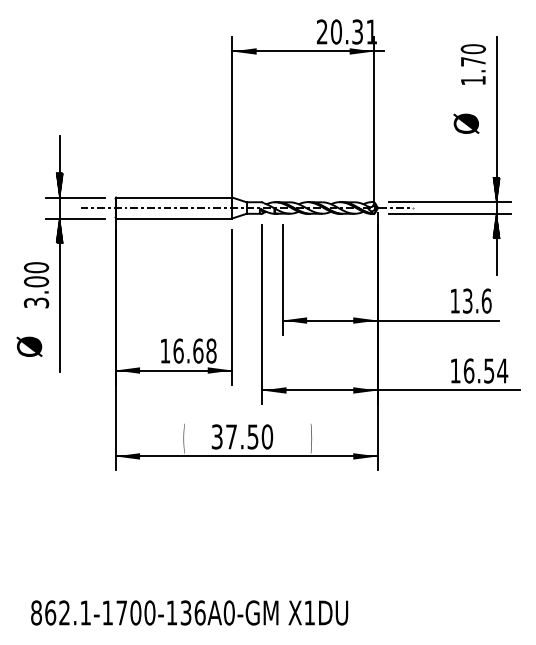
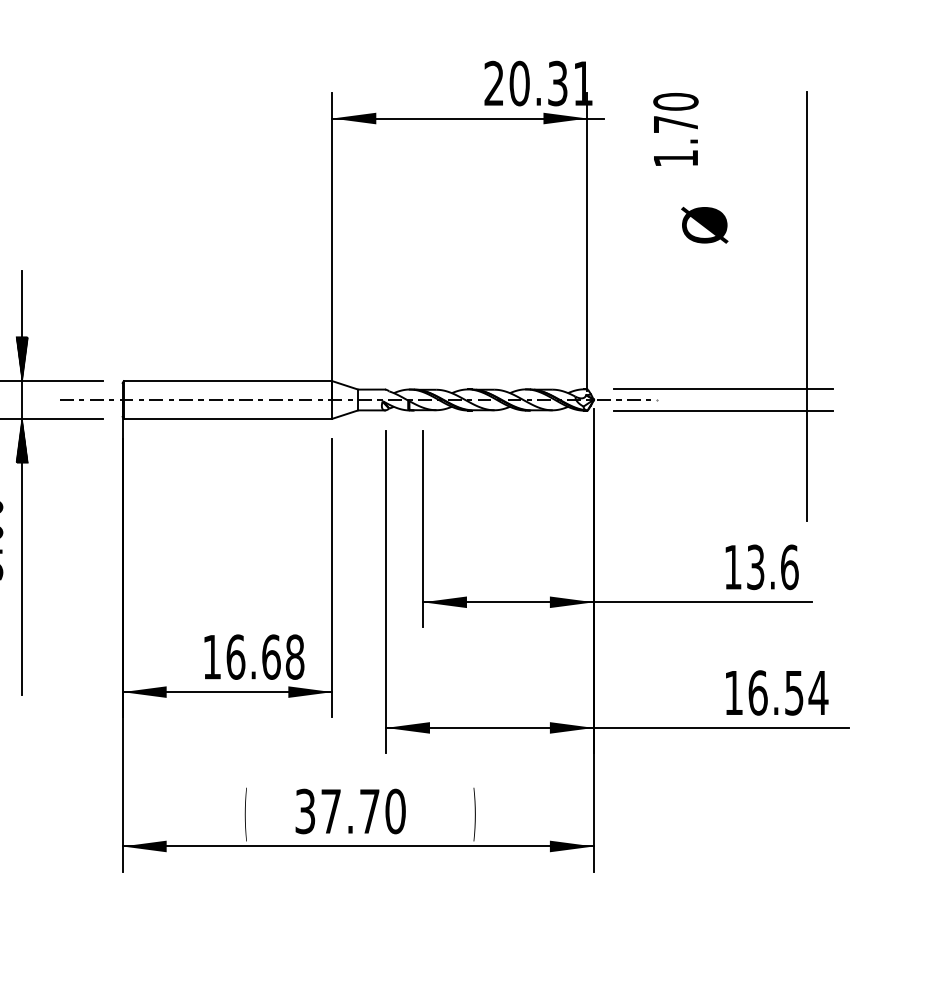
text: (472, 64) -> (674, 129), moved
text: (466, 123) -> (704, 224), moved
hatch: (496, 189) -> (807, 366), removed
hatch: (496, 225) -> (807, 431), removed
text: (252, 436) -> (368, 810), 37.50 -> 37.70

